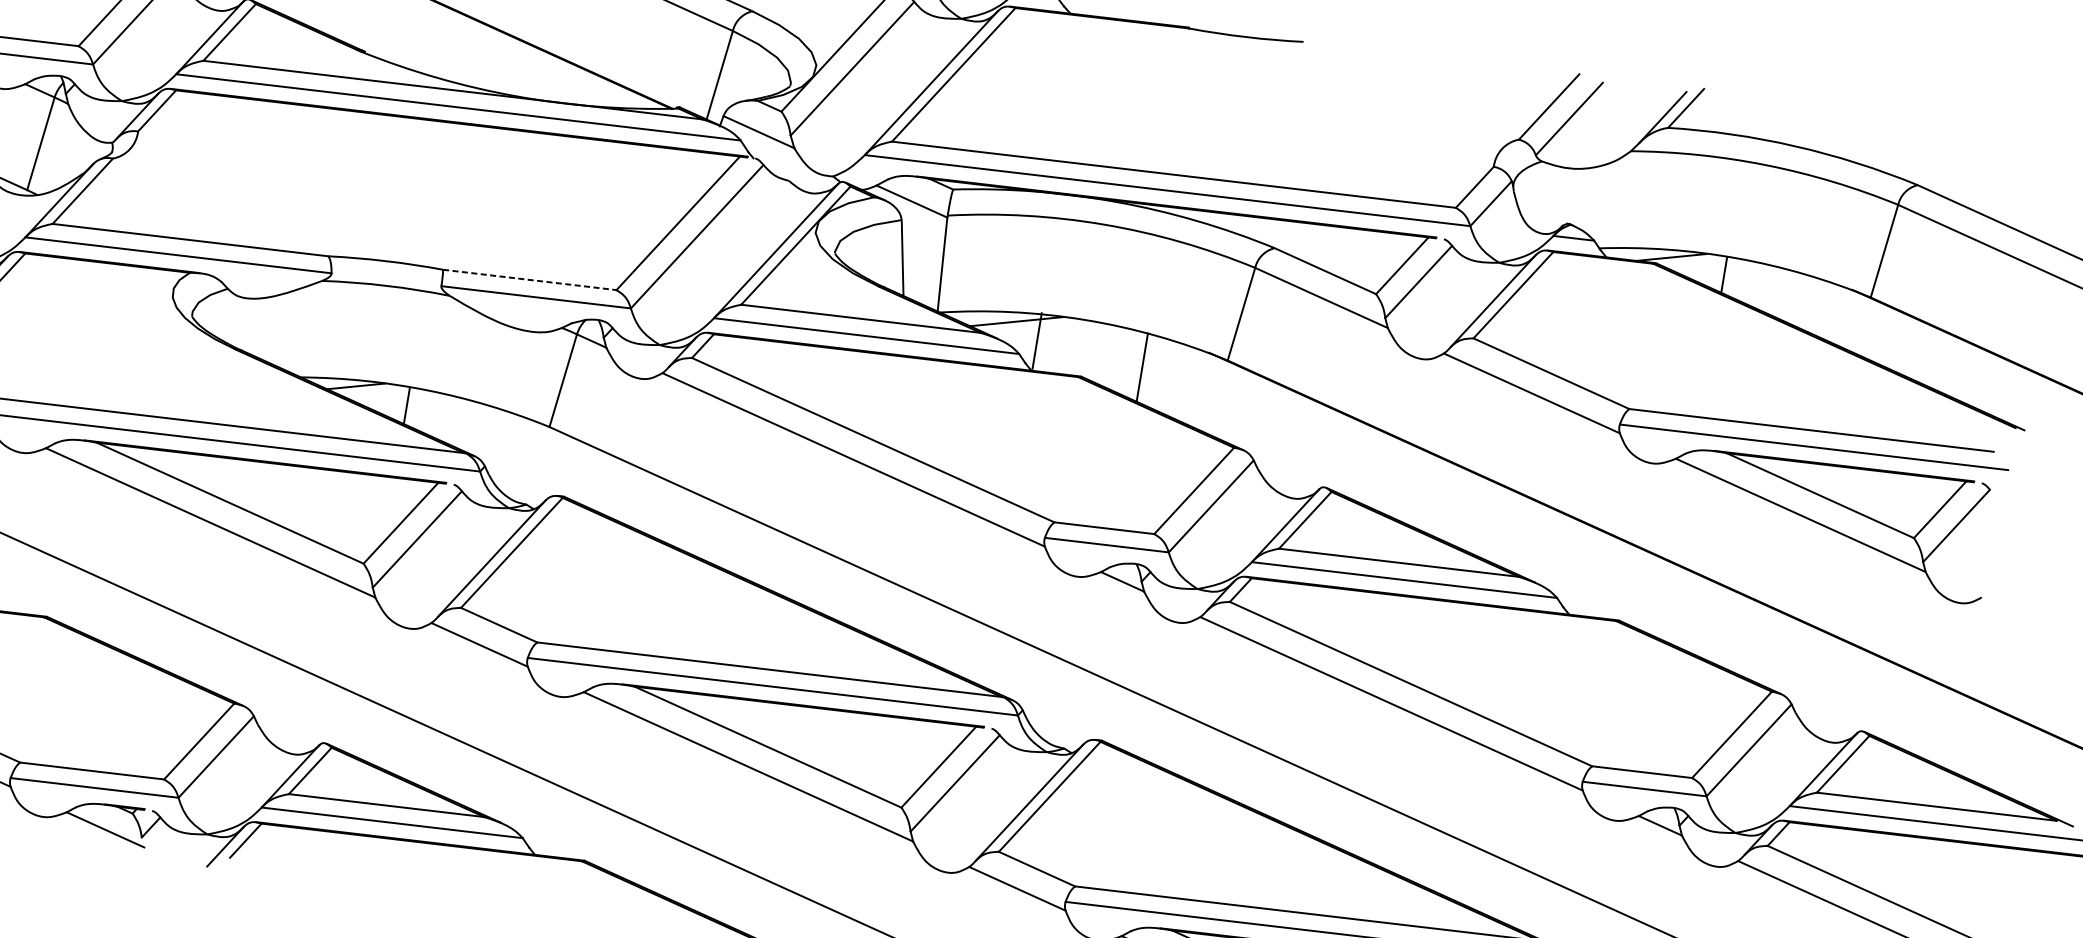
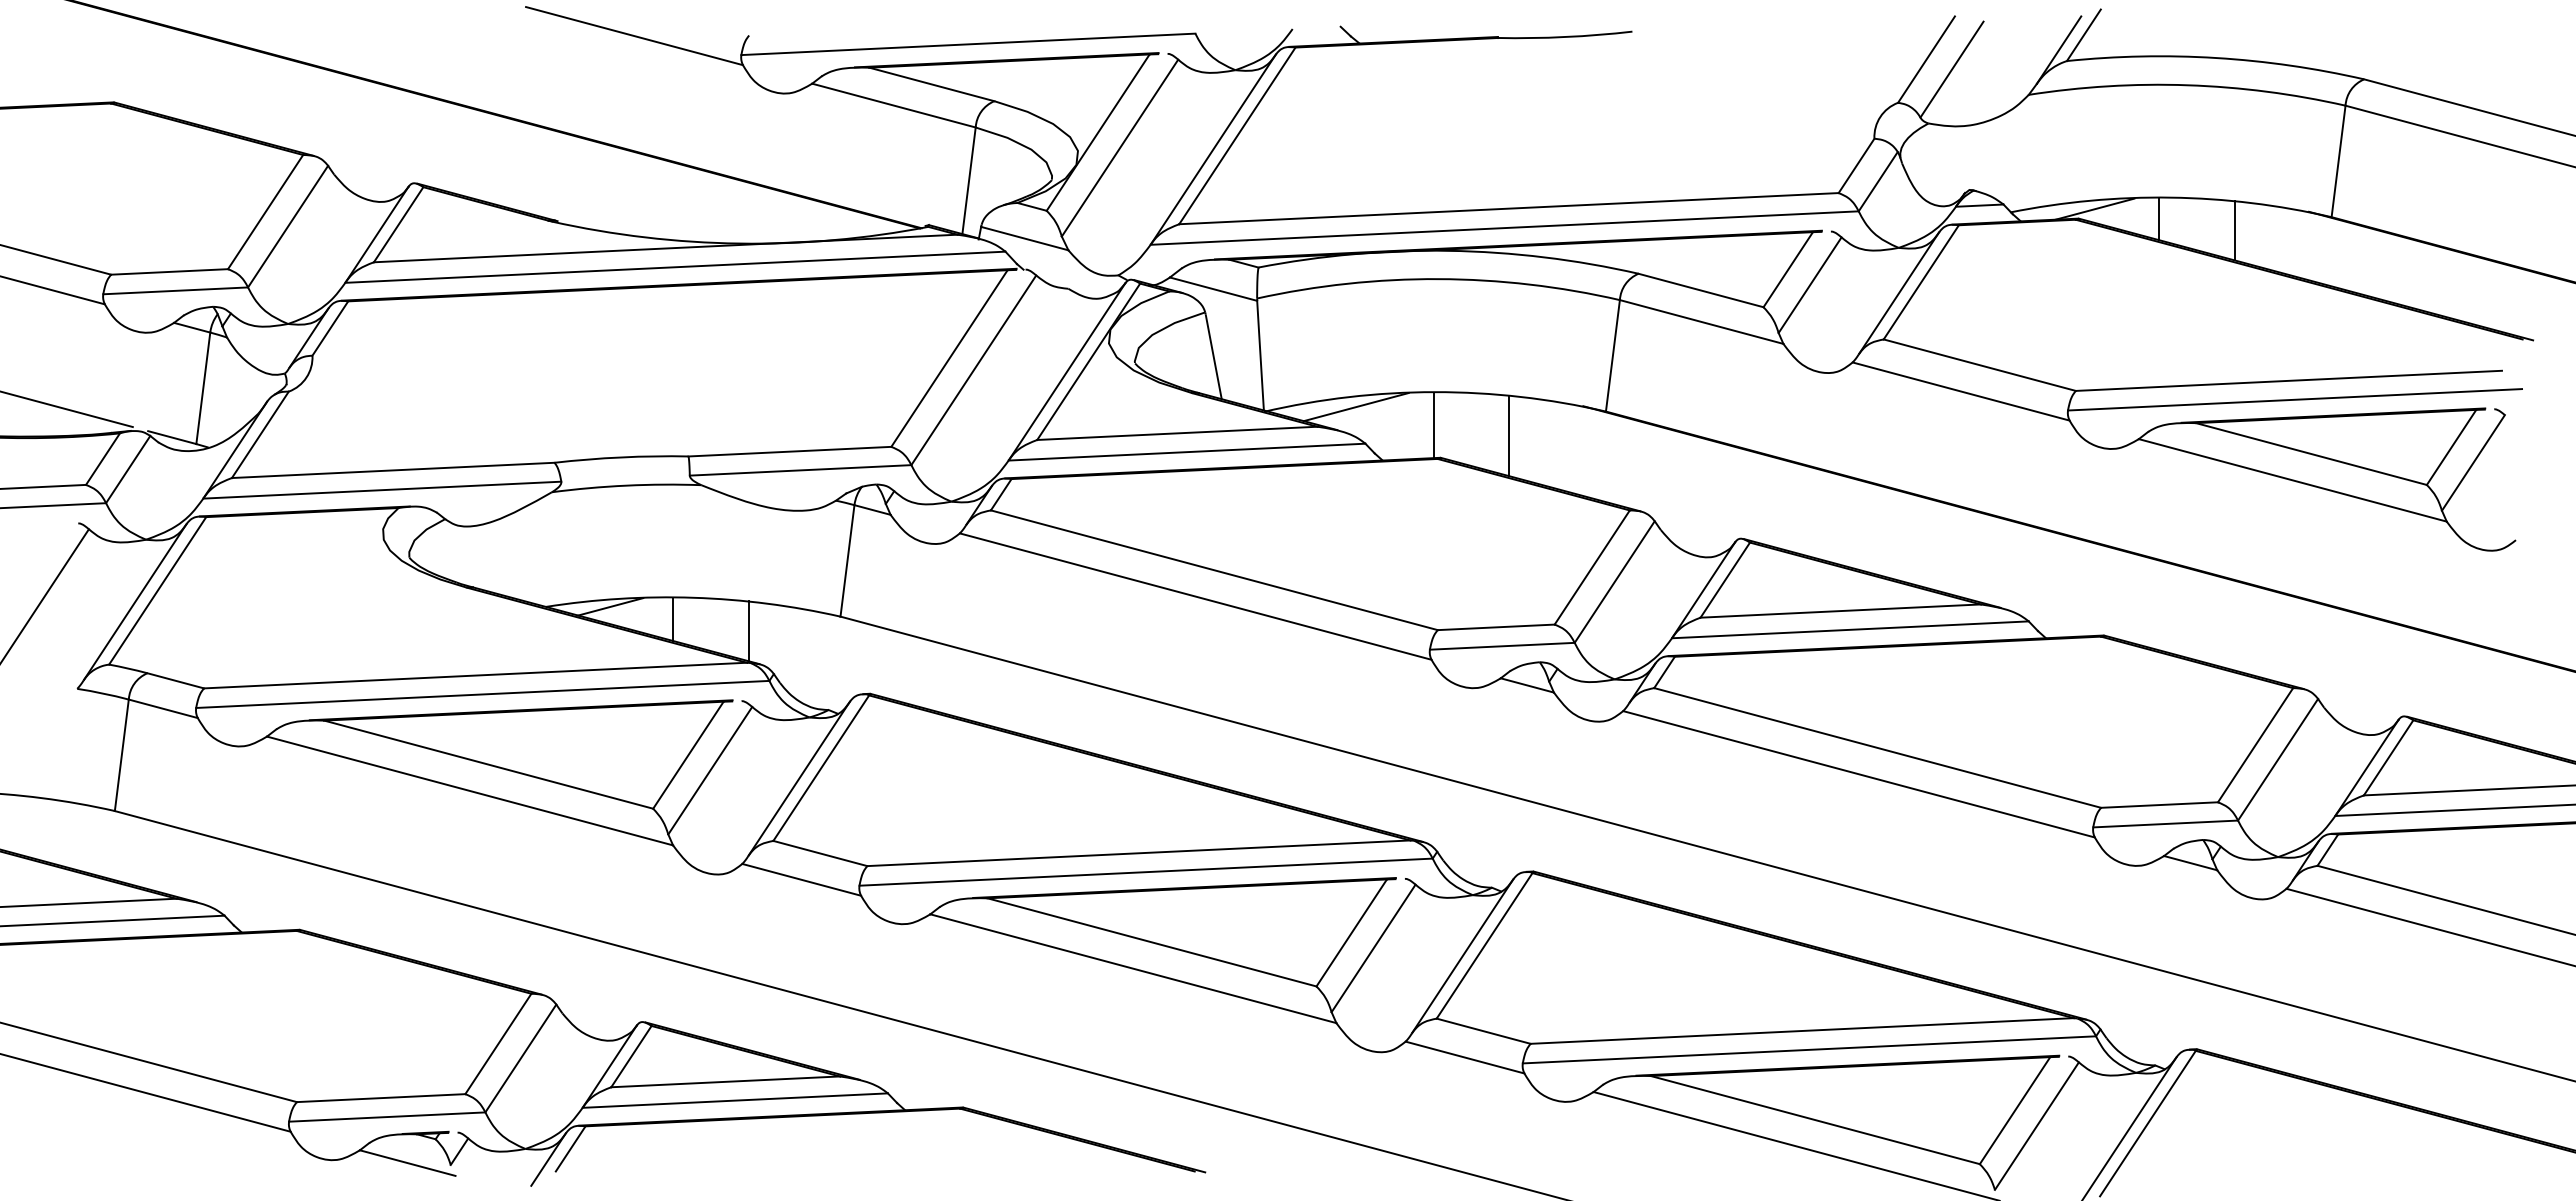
line: (530, 279) -> (790, 451), dashed -> solid
line: (1786, 295) -> (2234, 230), added
line: (1037, 341) -> (1433, 425), moved
line: (469, 426) -> (748, 631), added

